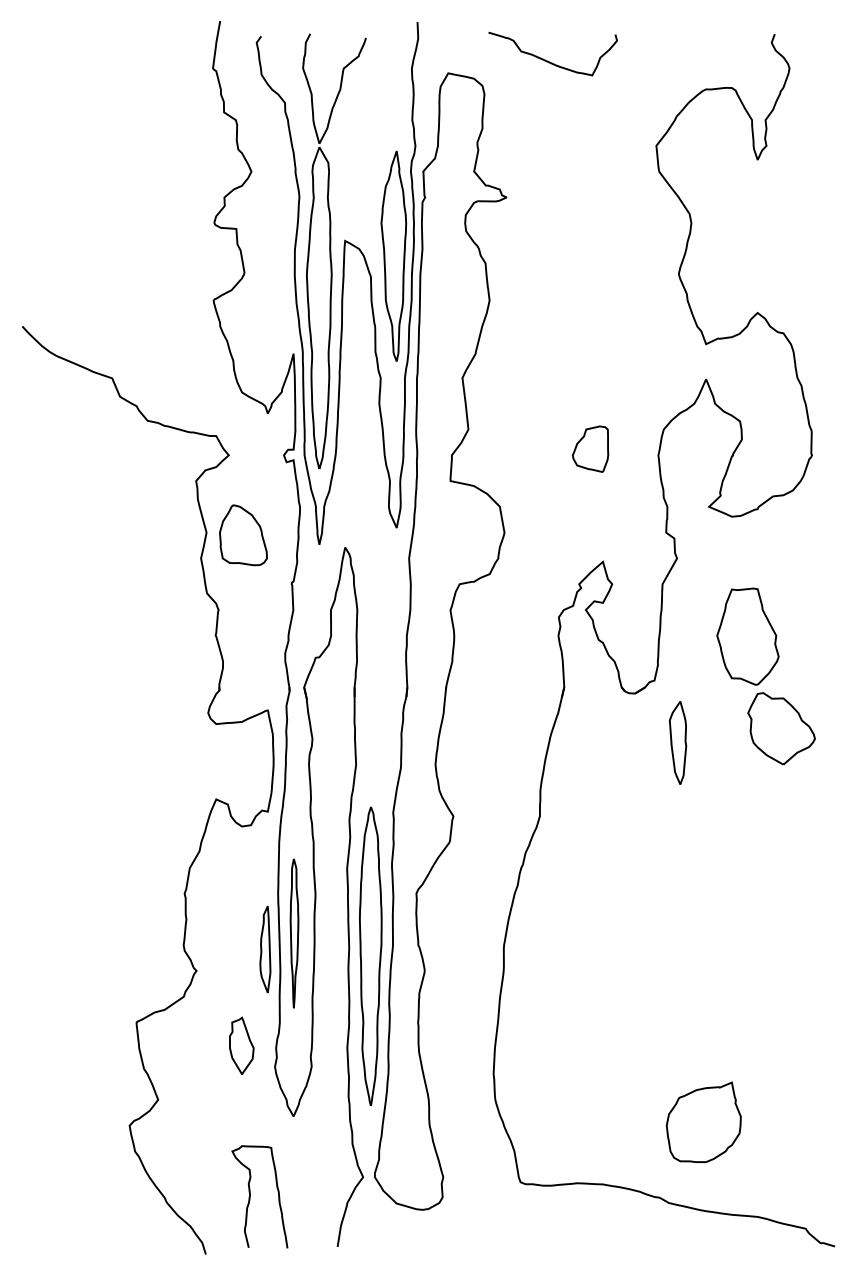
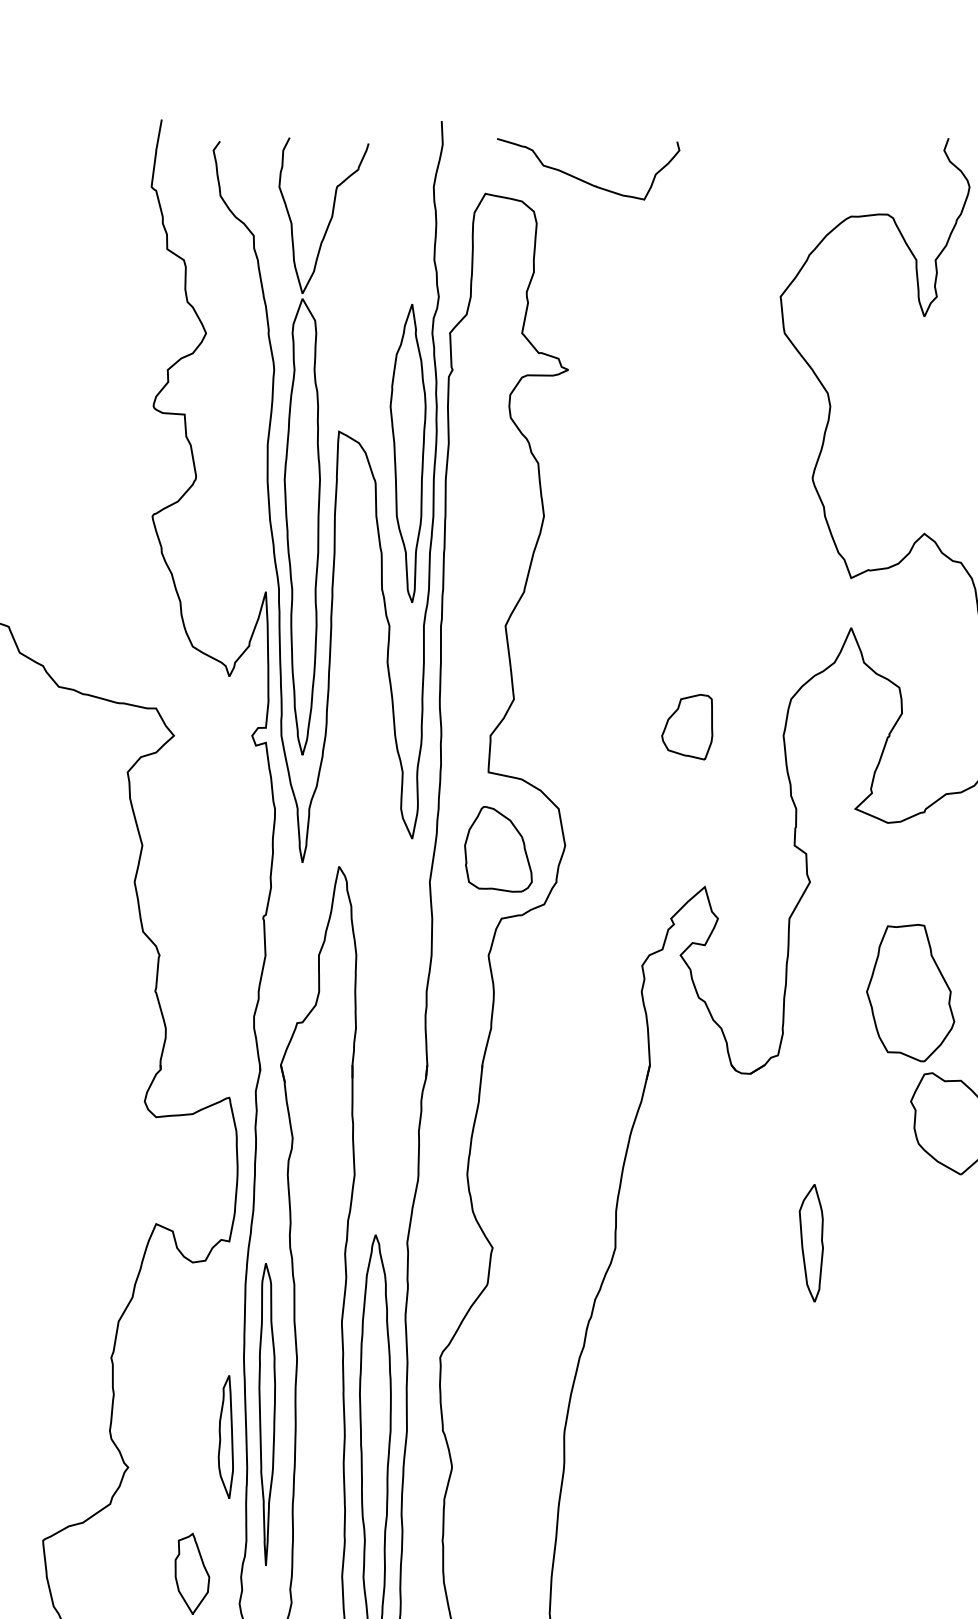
curve: (550, 61) -> (585, 179), moved
part: (243, 535) -> (498, 849), moved
part: (678, 742) -> (812, 1242), moved
part: (294, 933) -> (267, 1414), size x1.43

